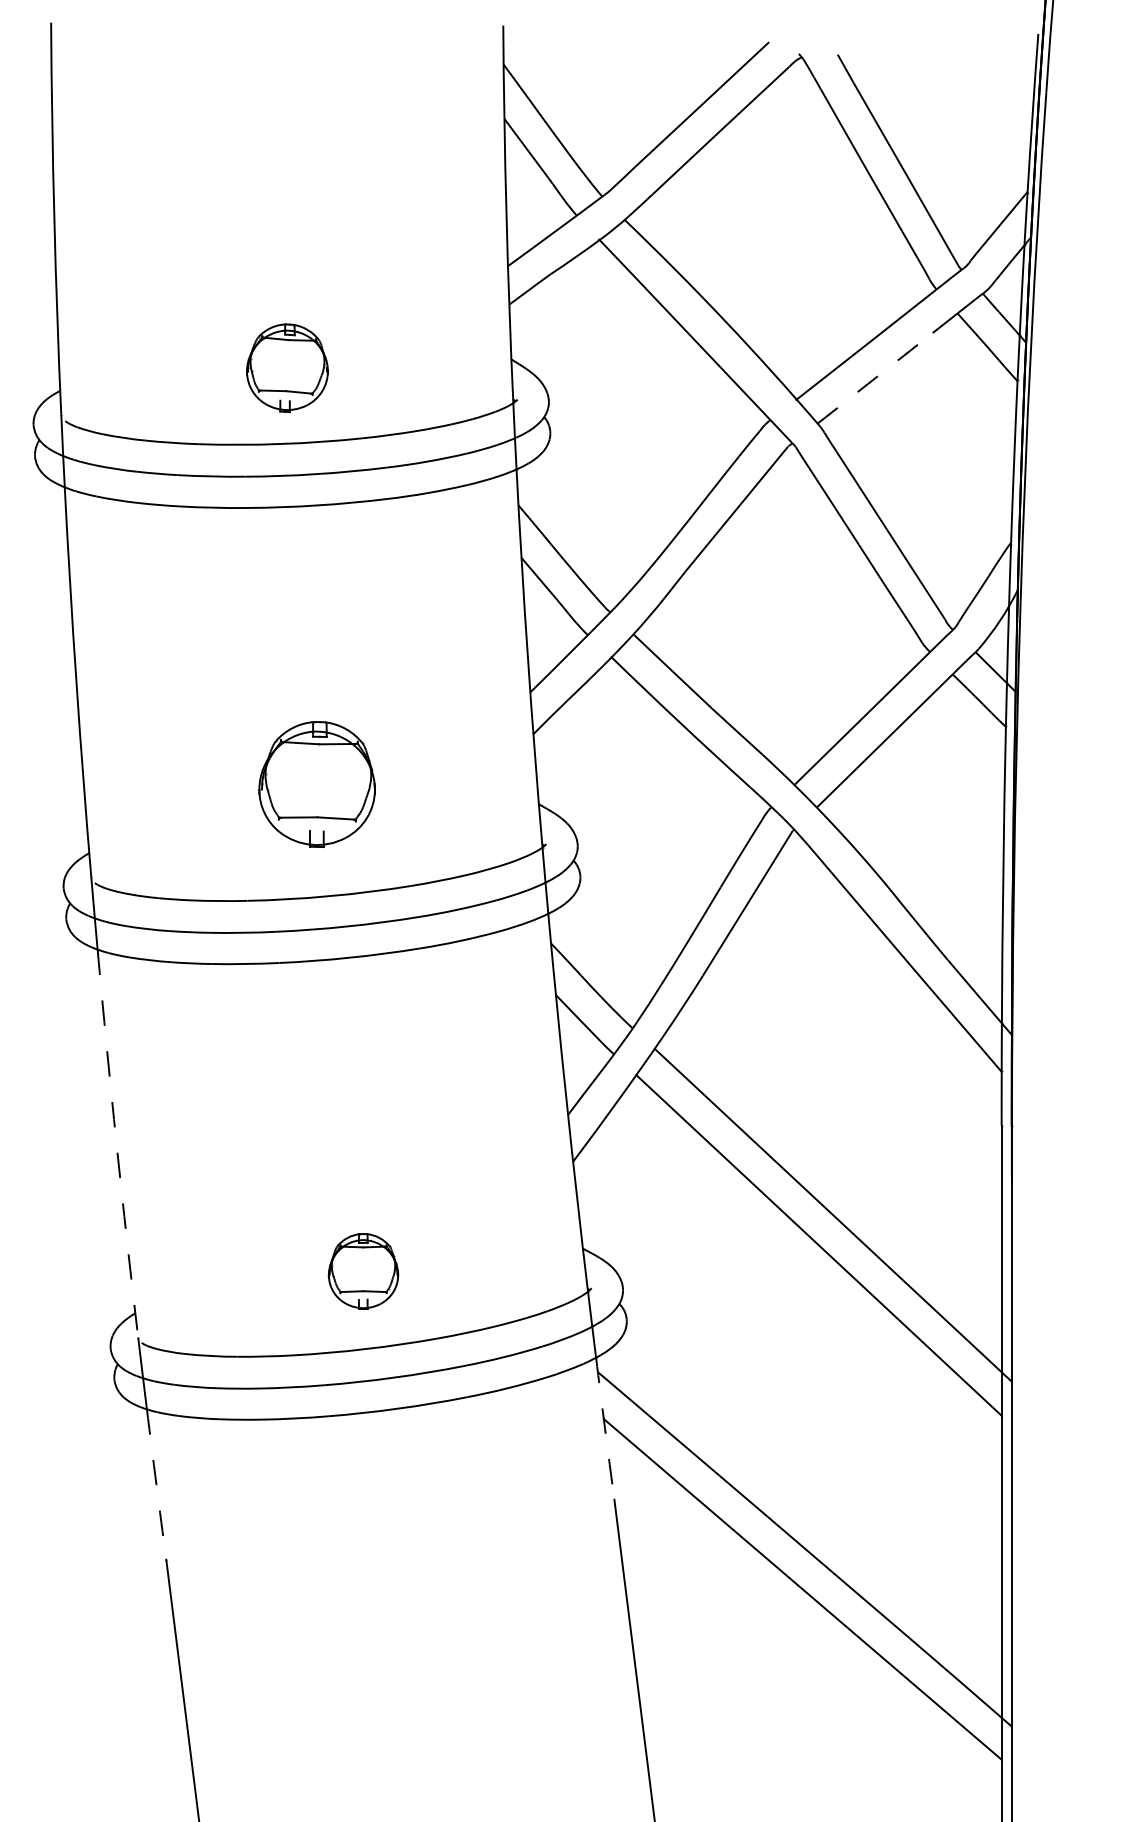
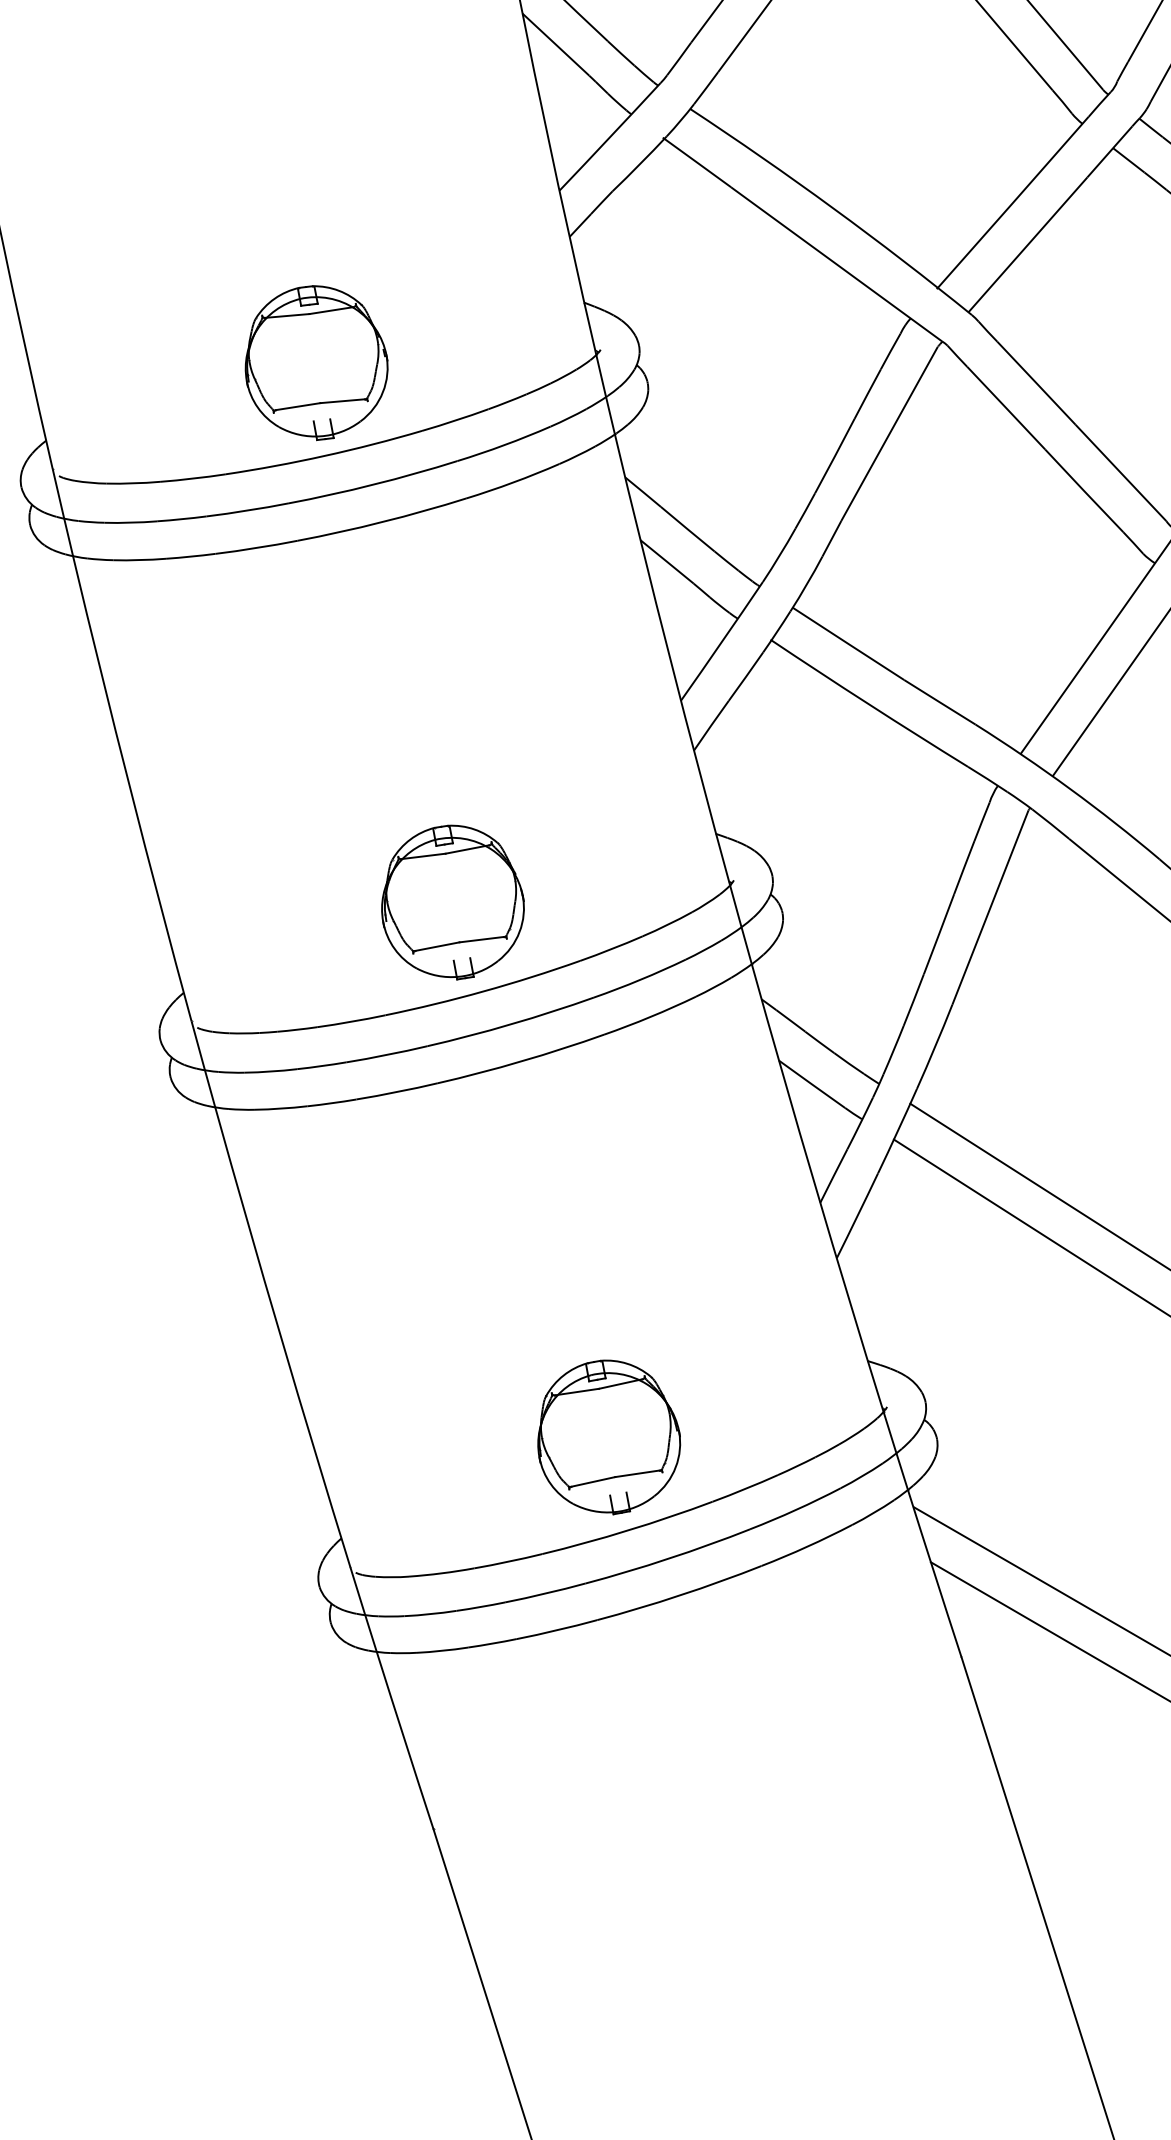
part: (287, 367) -> (315, 362), size x1.43
arc: (875, 378) -> (1028, 244), dashed -> solid
part: (316, 784) -> (451, 902), moved
arc: (116, 1143) -> (281, 1337), dashed -> solid
part: (363, 1271) -> (607, 1437), size x1.67
arc: (605, 1428) -> (935, 1573), dashed -> solid
arc: (156, 1484) -> (404, 1740), dashed -> solid

